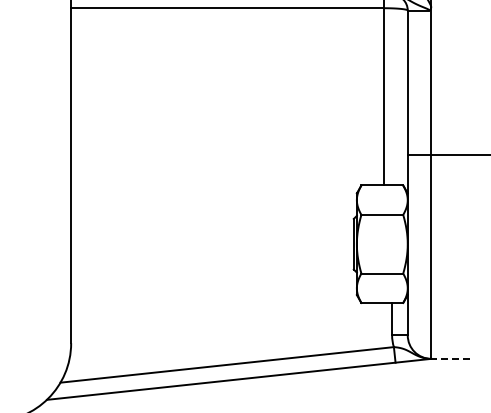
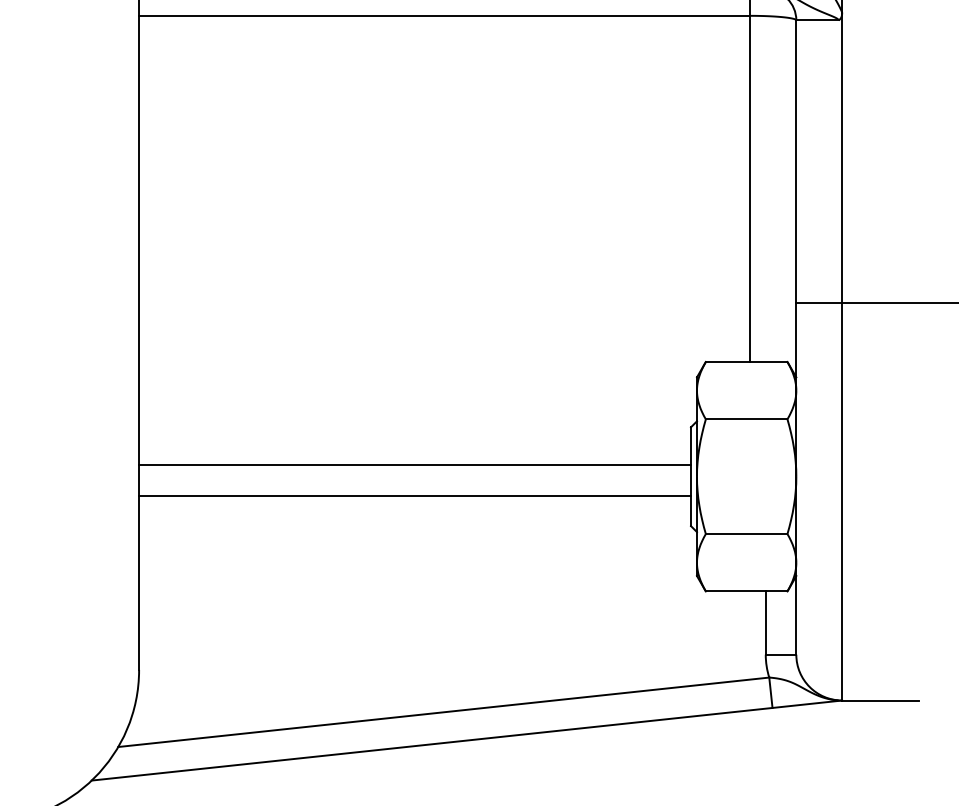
line: (212, 238) -> (415, 465), added
line: (212, 253) -> (415, 494), added
line: (450, 358) -> (879, 699), dashed -> solid

